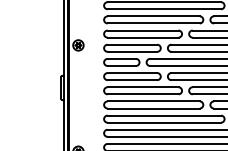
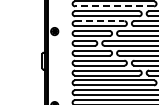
line: (164, 9) -> (114, 6), solid -> dashed
line: (142, 31) -> (99, 21), solid -> dashed

